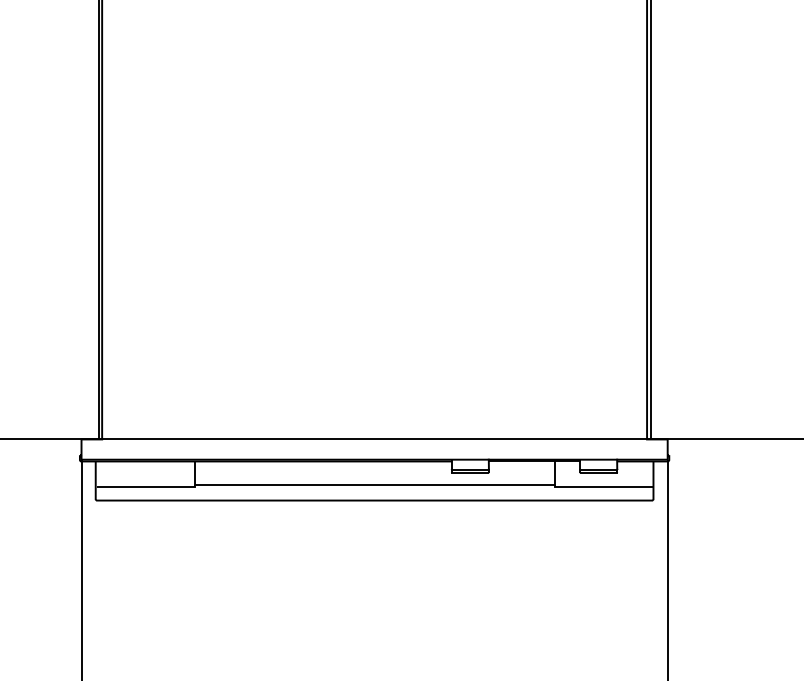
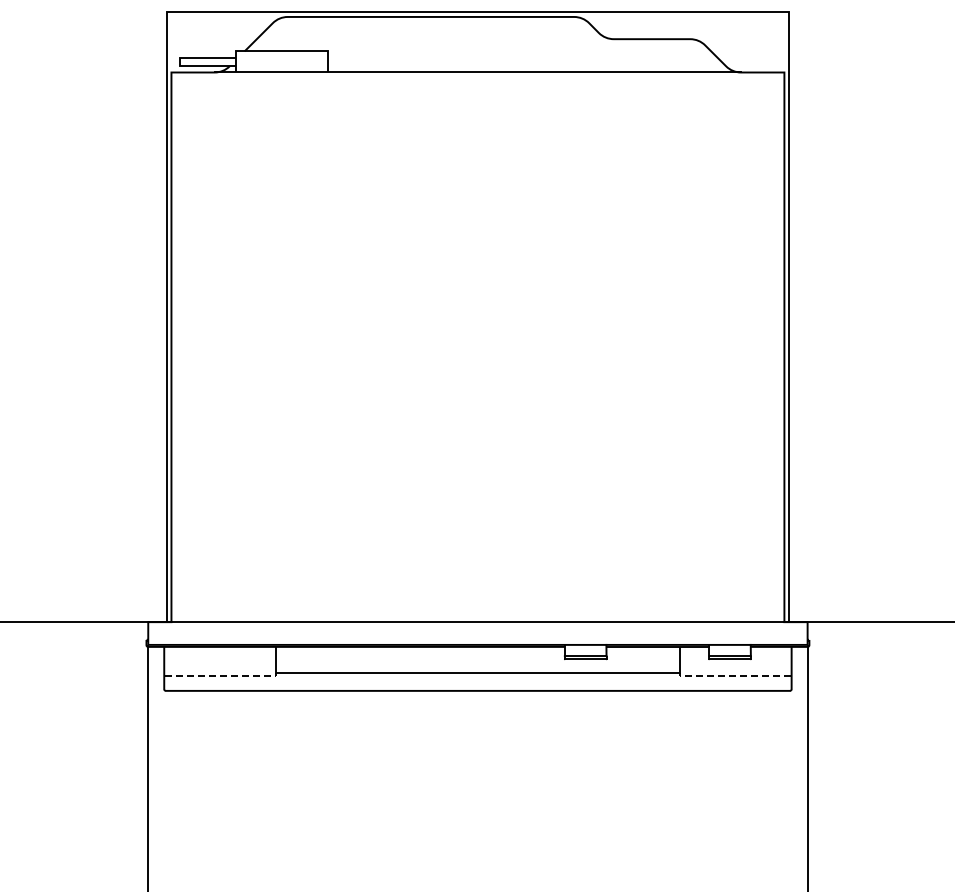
line: (147, 486) -> (222, 675), solid -> dashed
line: (601, 486) -> (733, 675), solid -> dashed

